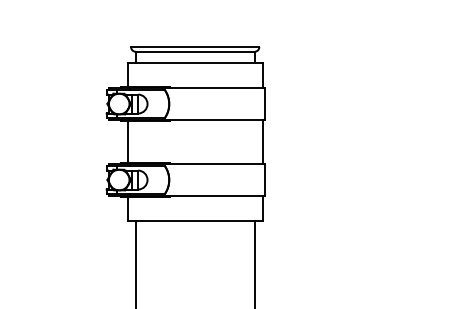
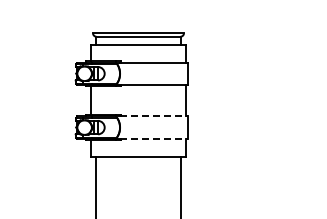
line: (216, 164) -> (153, 116), solid -> dashed
line: (216, 195) -> (153, 138), solid -> dashed

